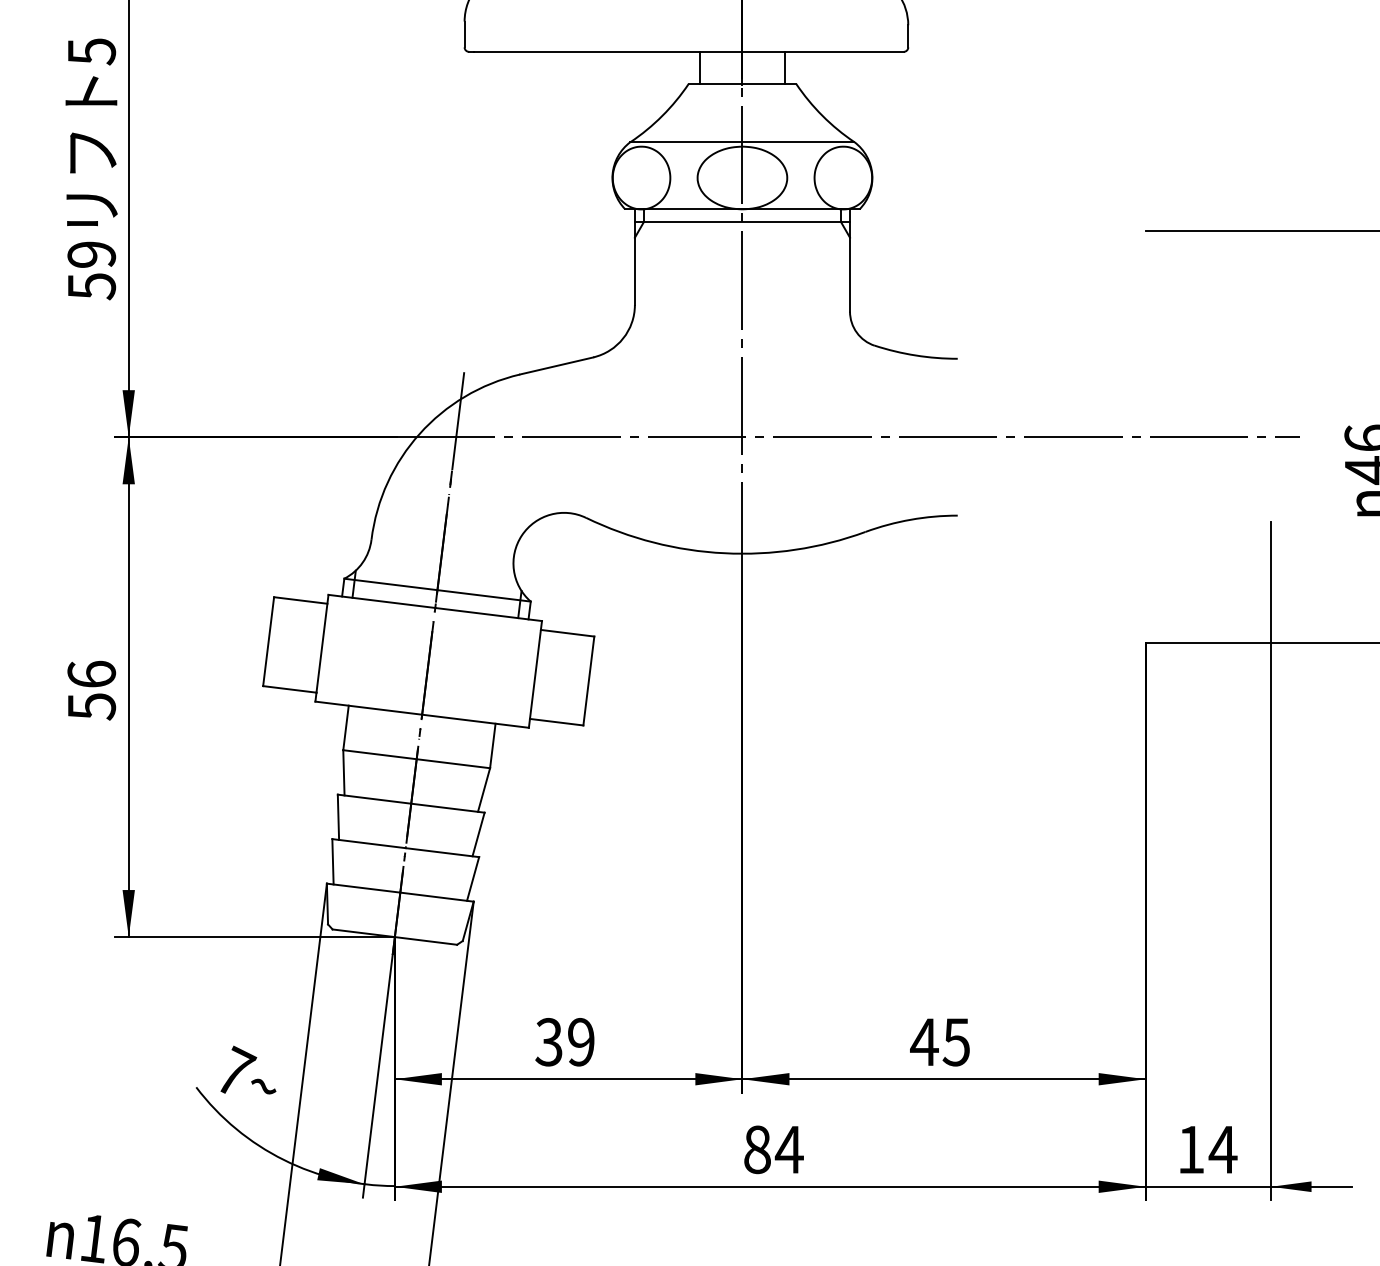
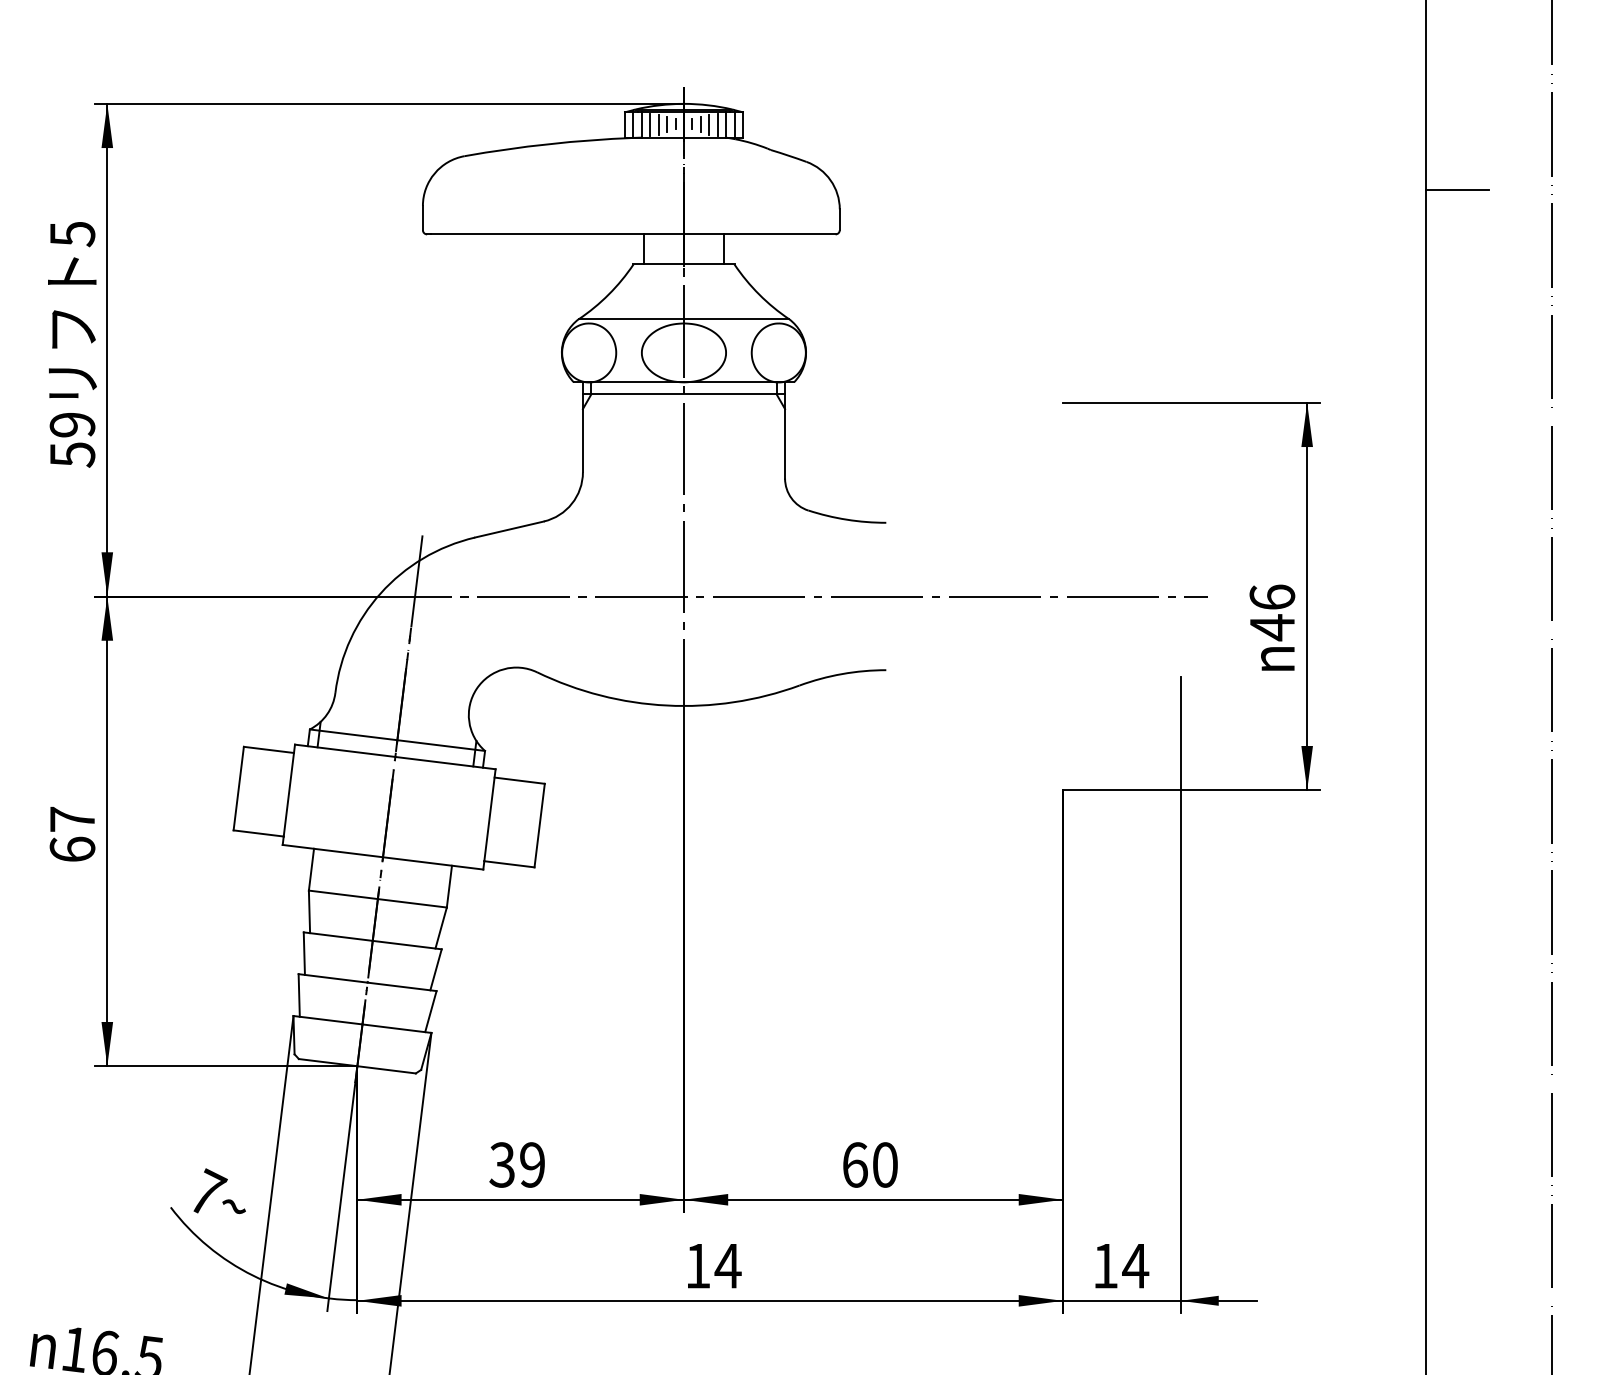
text: (91, 690) -> (72, 834), 56 -> 67
text: (939, 1041) -> (869, 1164), 45 -> 60
text: (756, 1149) -> (697, 1265), 84 -> 14

